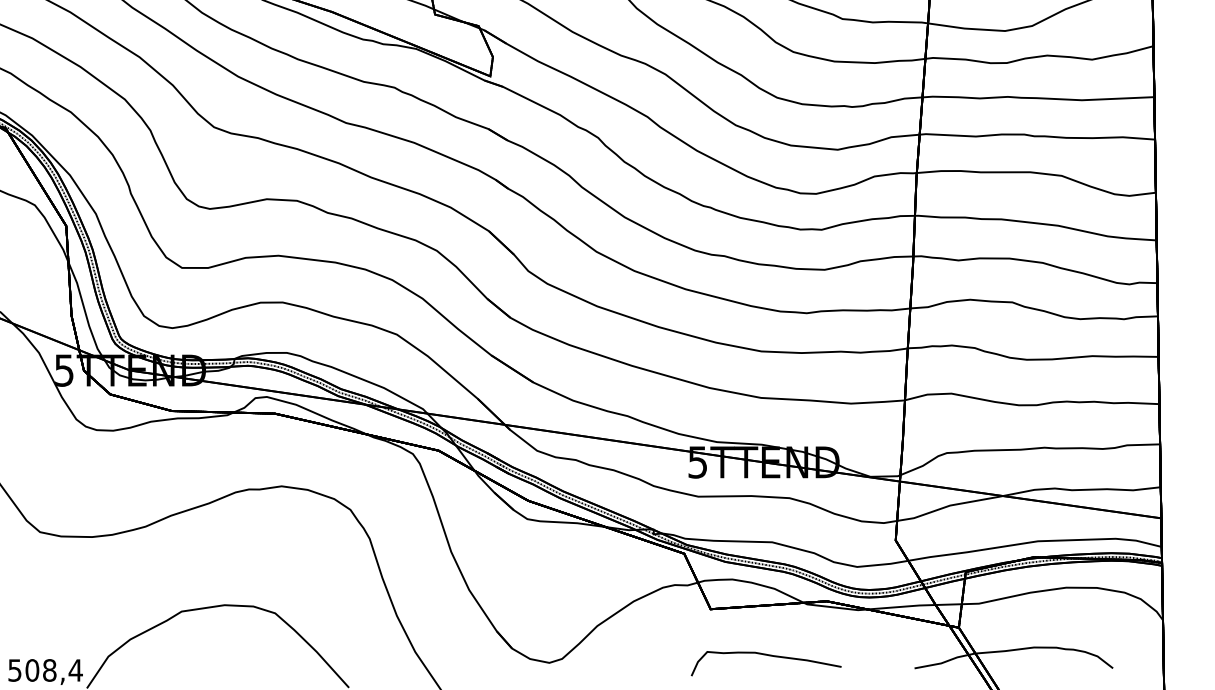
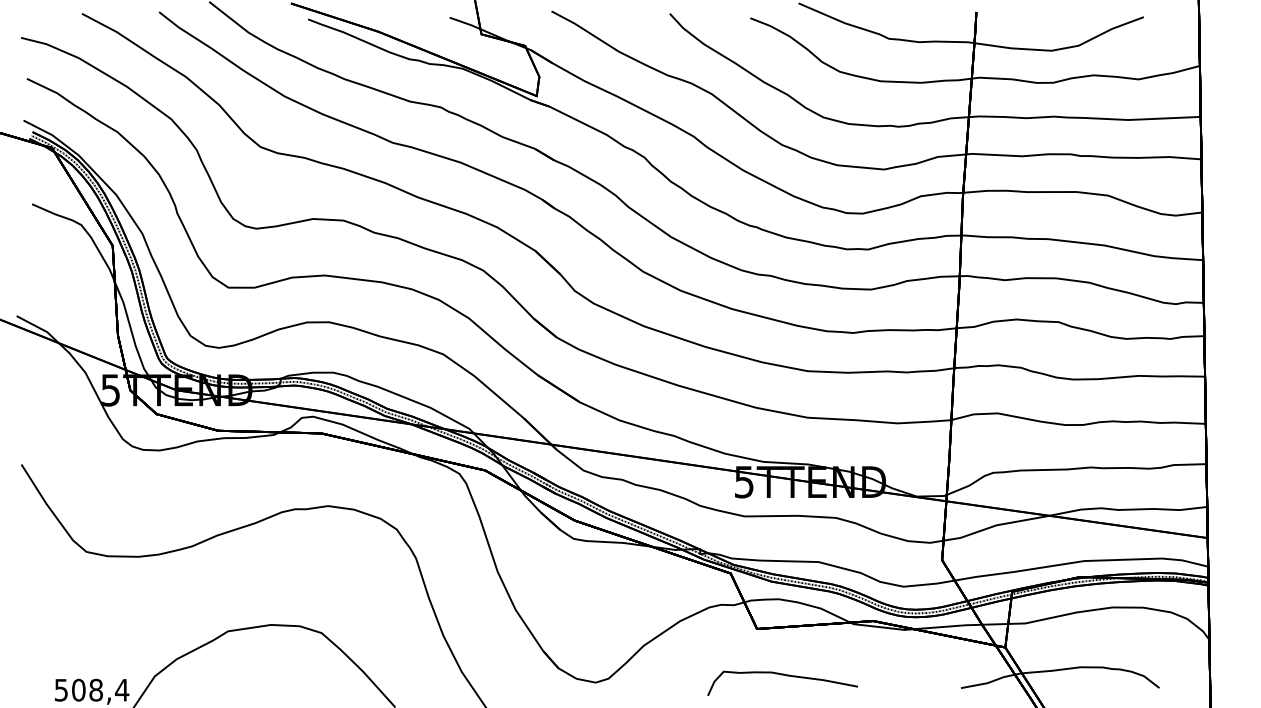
curve: (766, 655) -> (782, 675), moved

